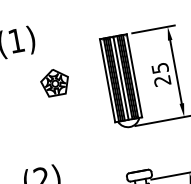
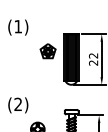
text: (159, 67) -> (93, 55), 25 -> 22
part: (54, 83) -> (47, 51), moved

